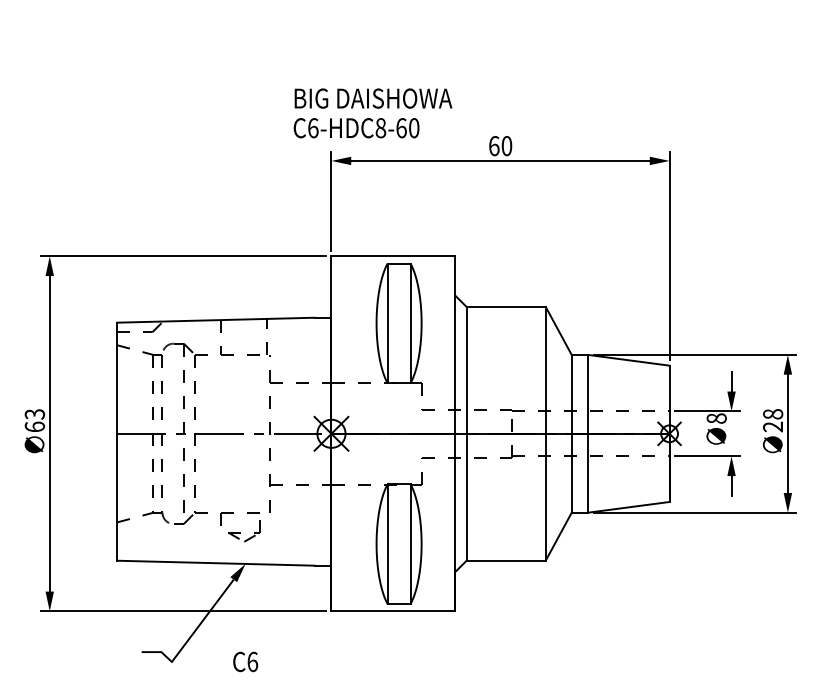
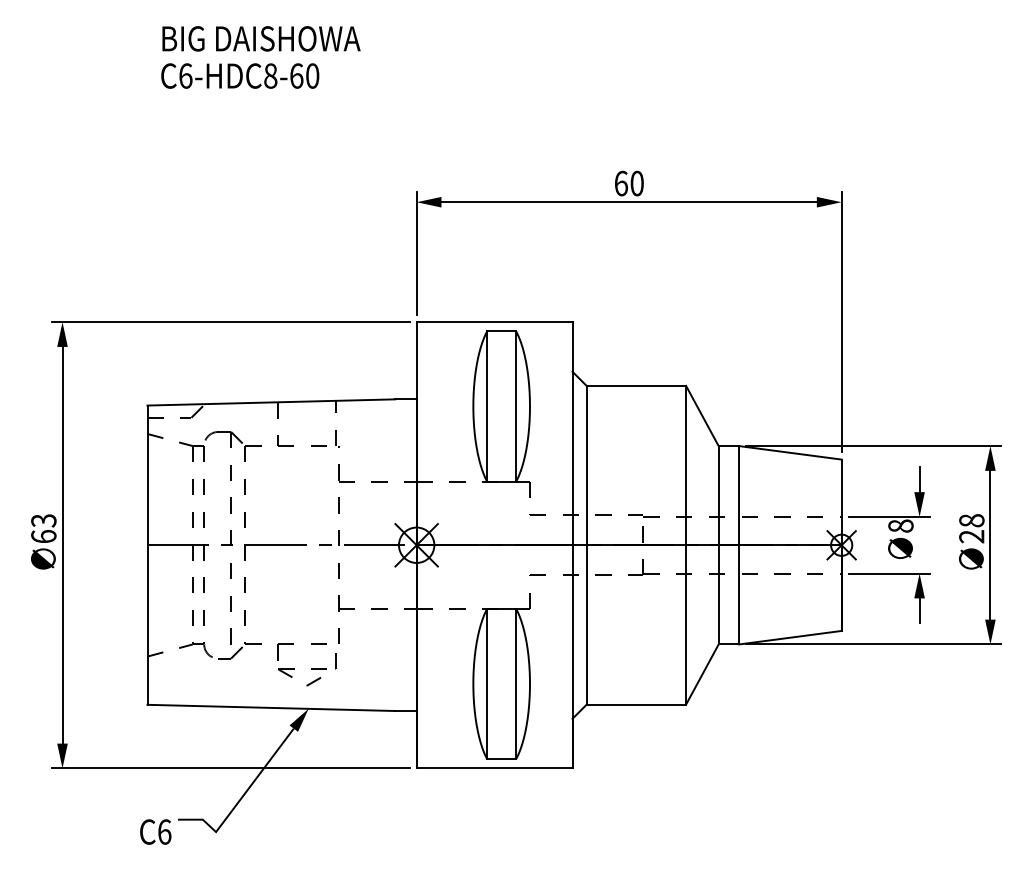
text: (372, 113) -> (260, 57), moved
part: (244, 532) -> (307, 669), size x1.43
text: (245, 661) -> (155, 831), moved

